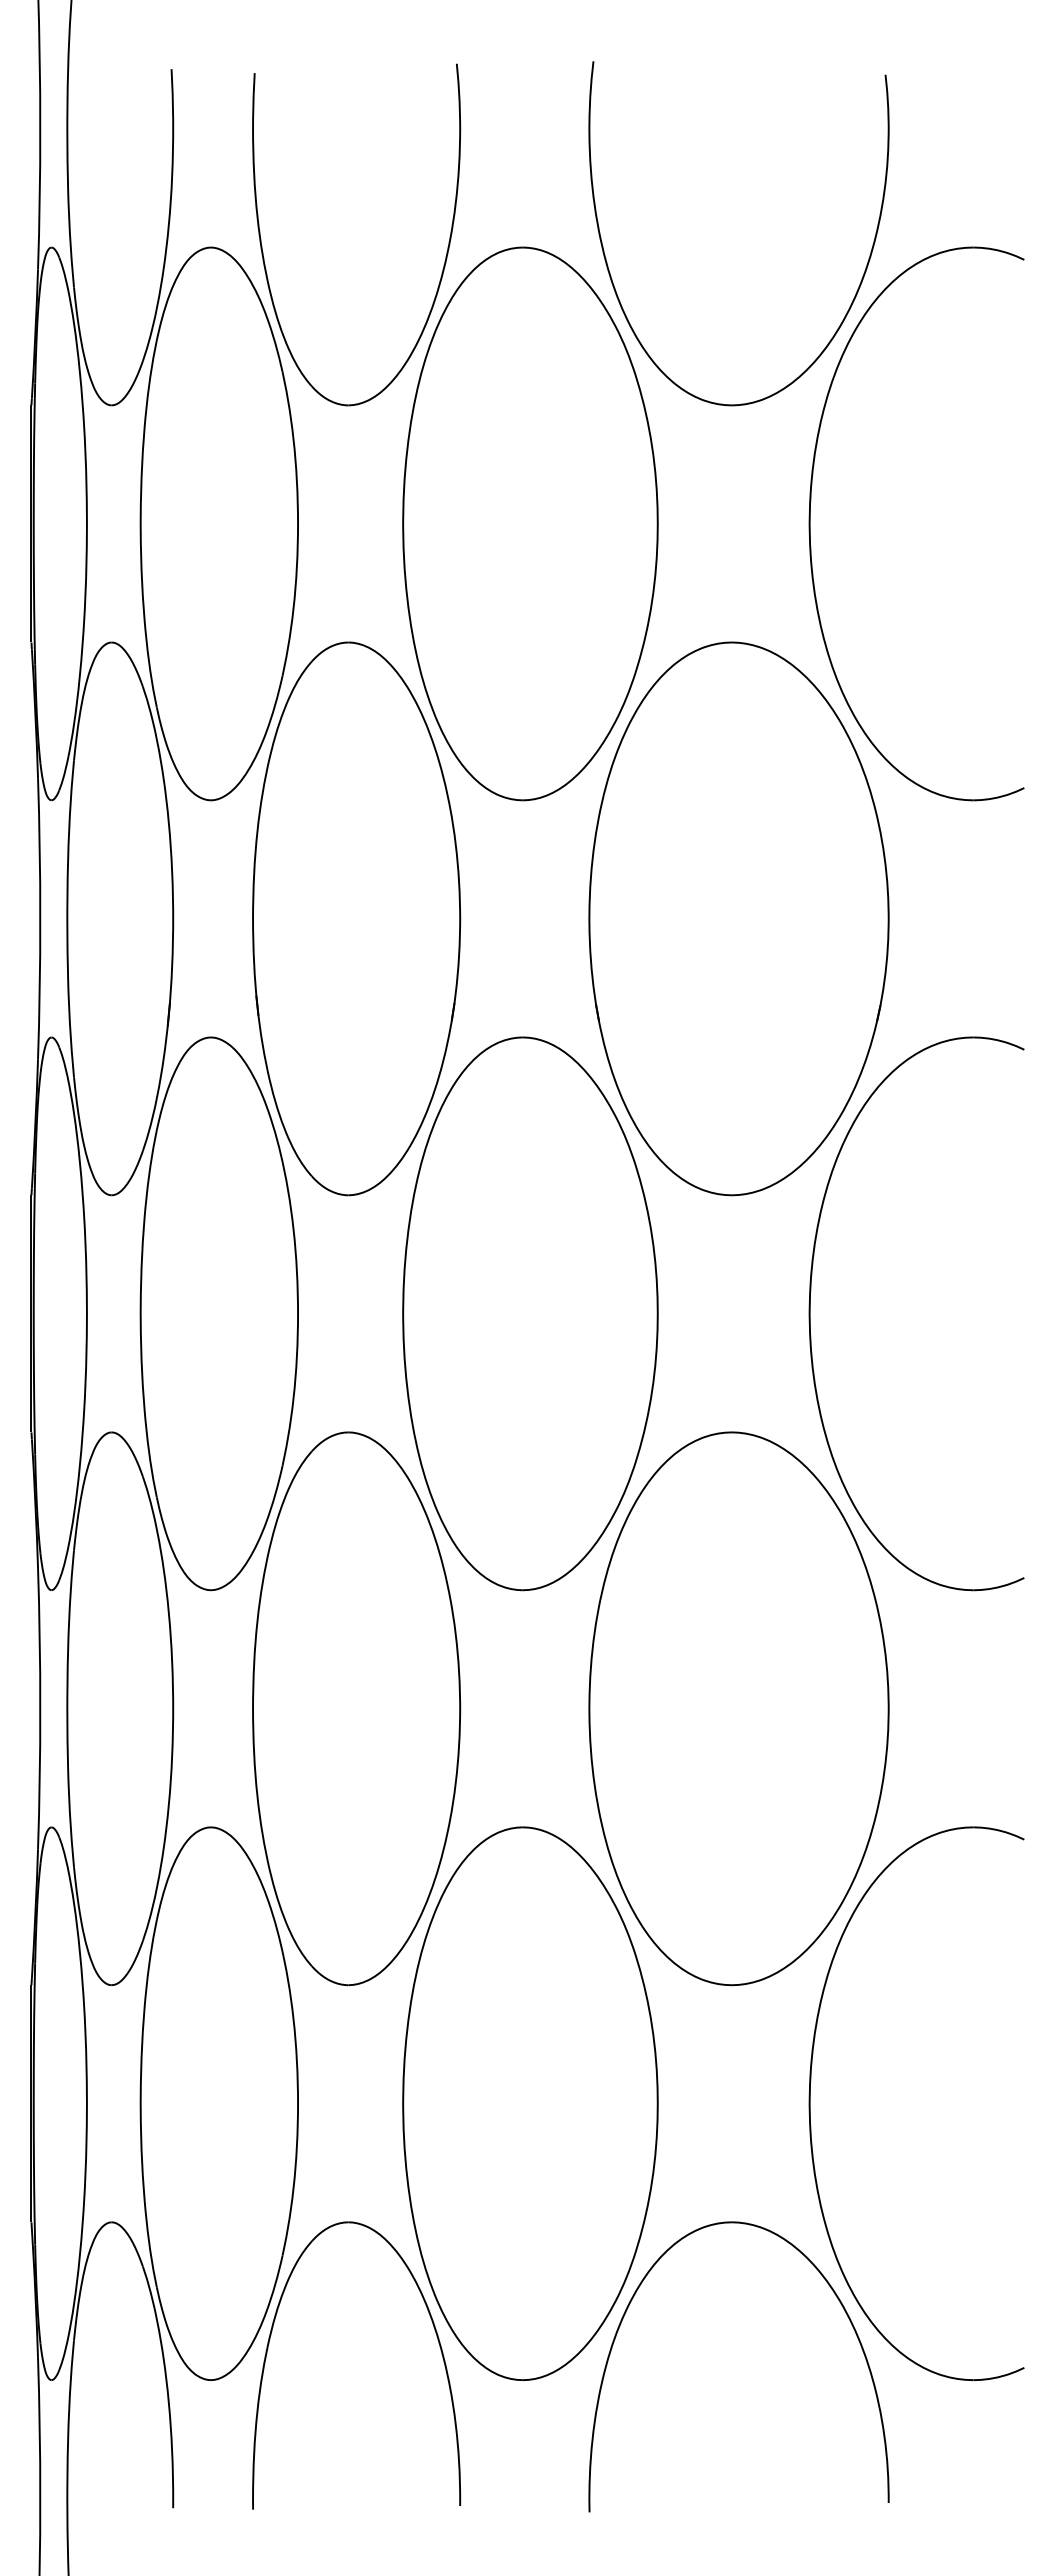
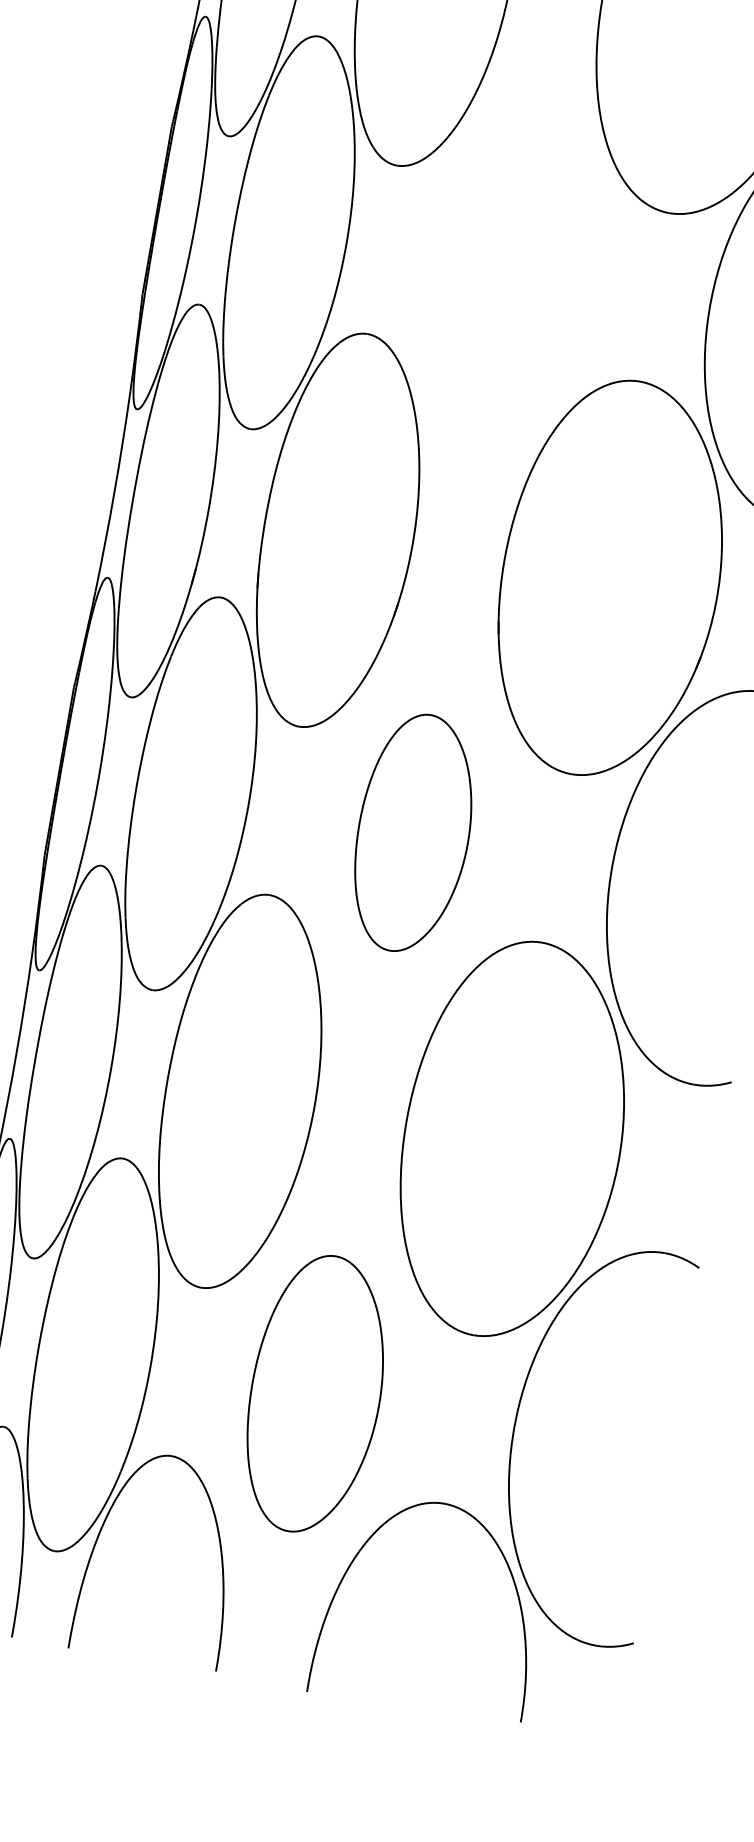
part: (530, 523) -> (511, 272), removed
part: (530, 1313) -> (413, 833), size x0.6
part: (530, 2103) -> (315, 1394), size x0.7

